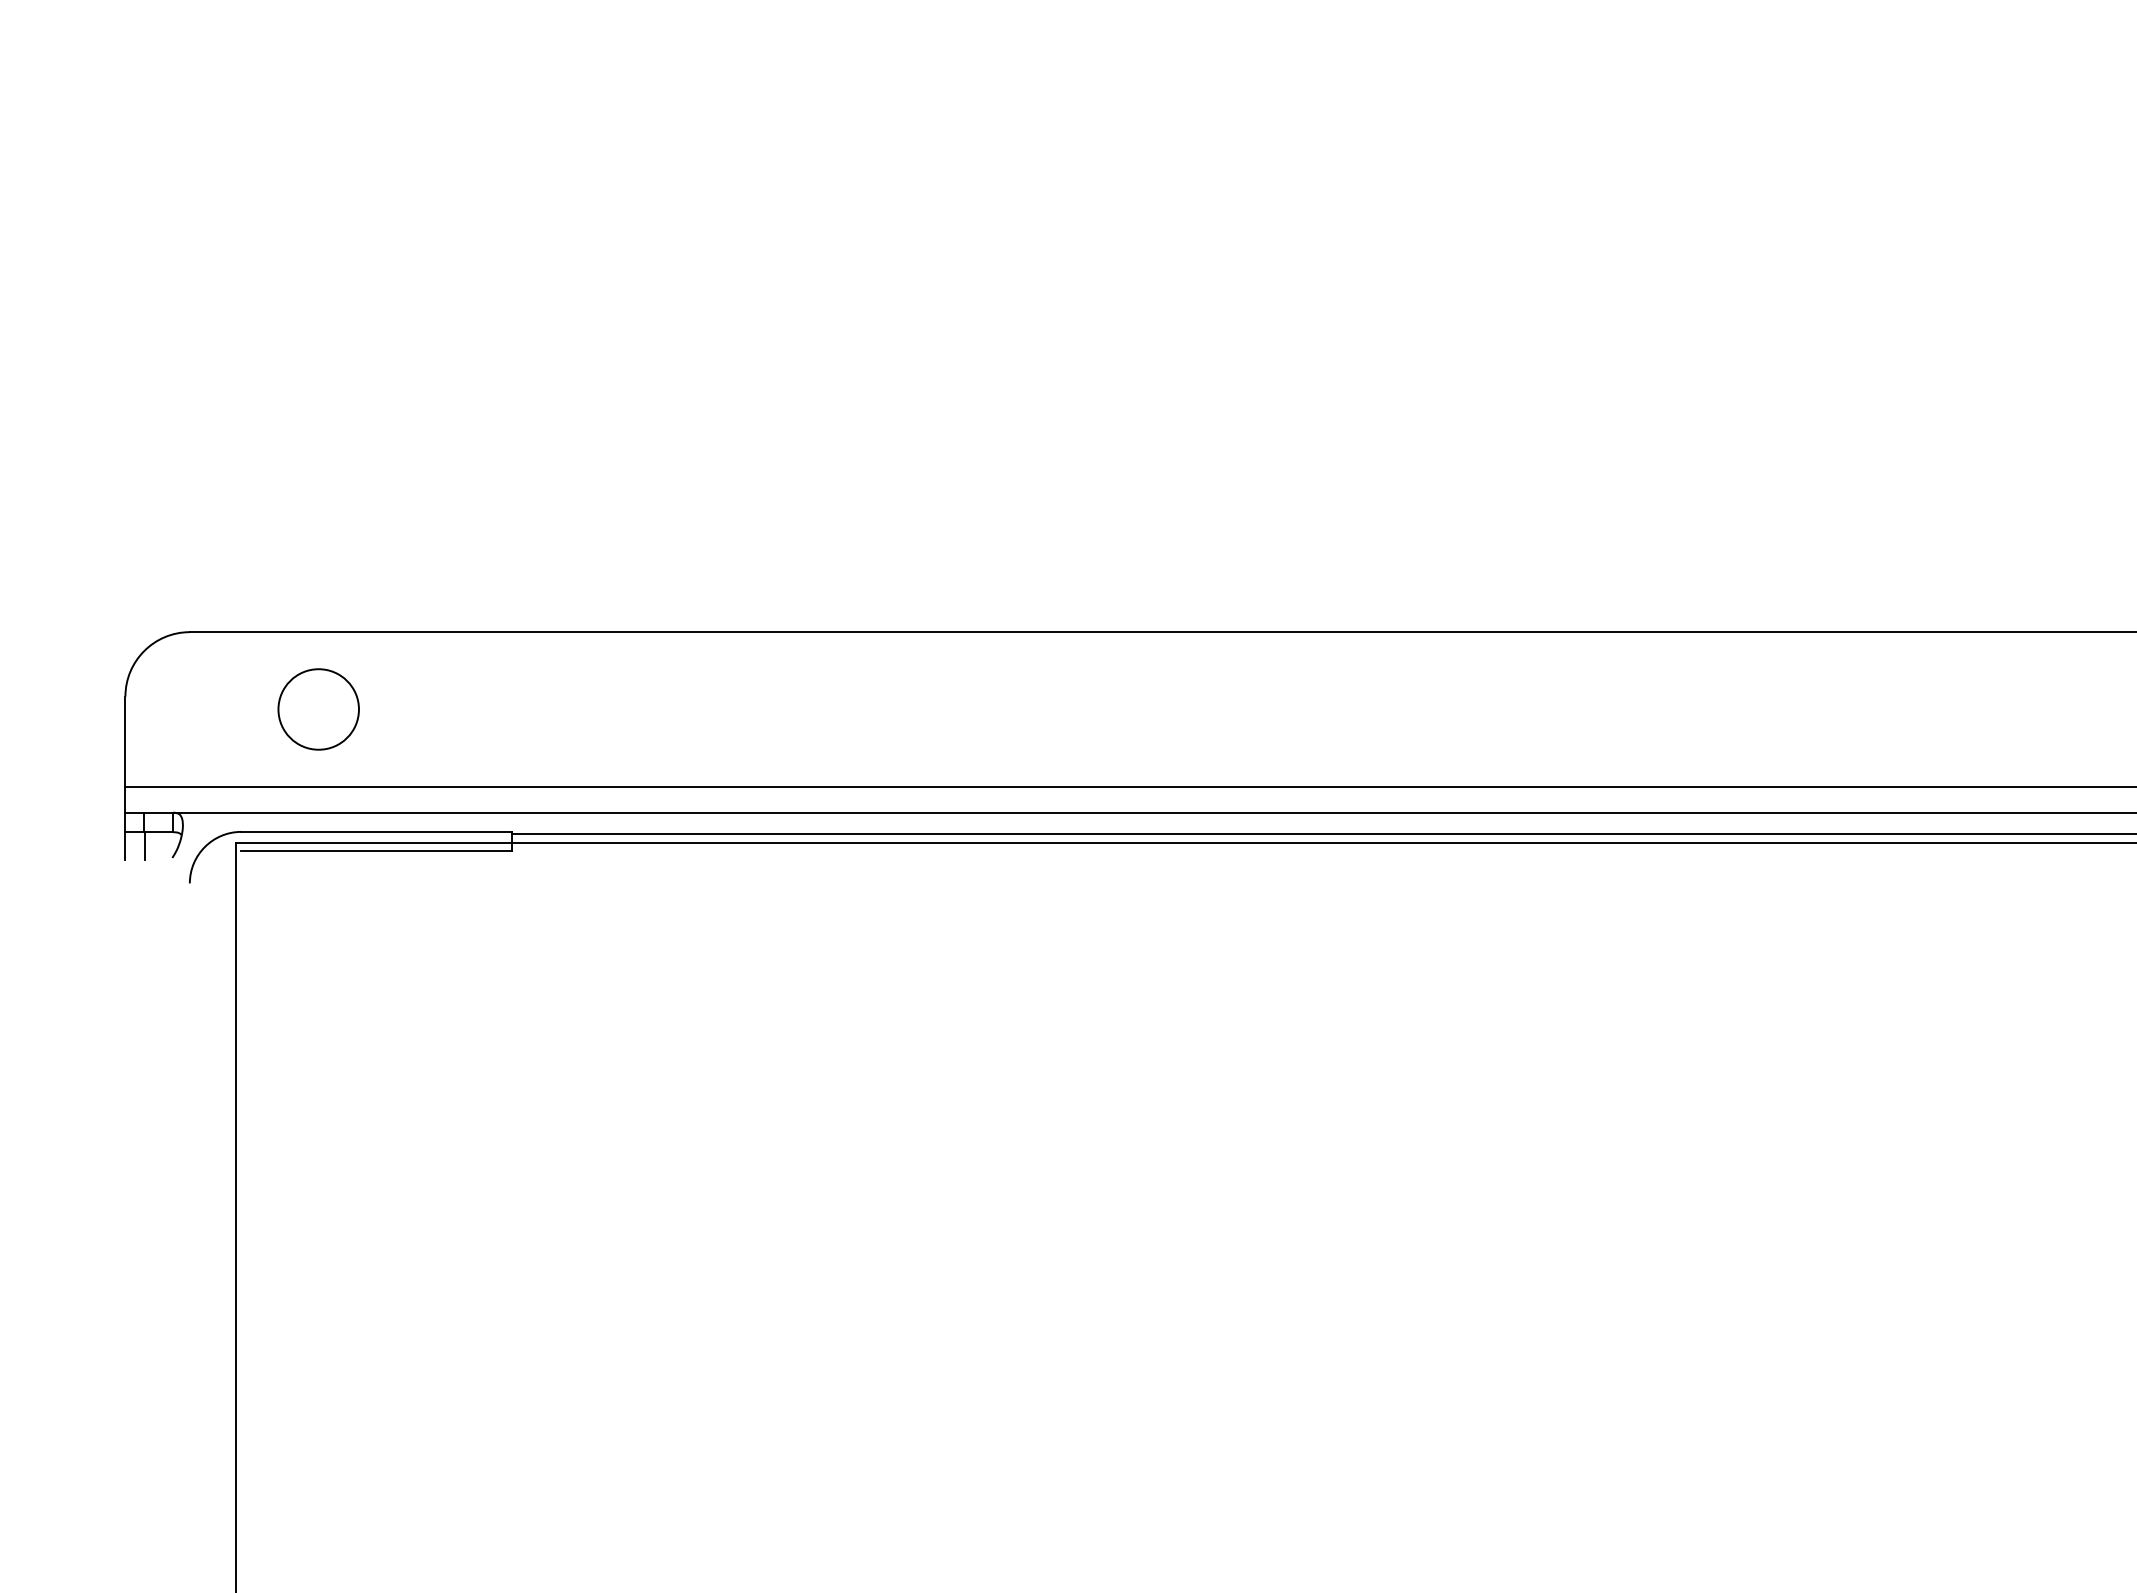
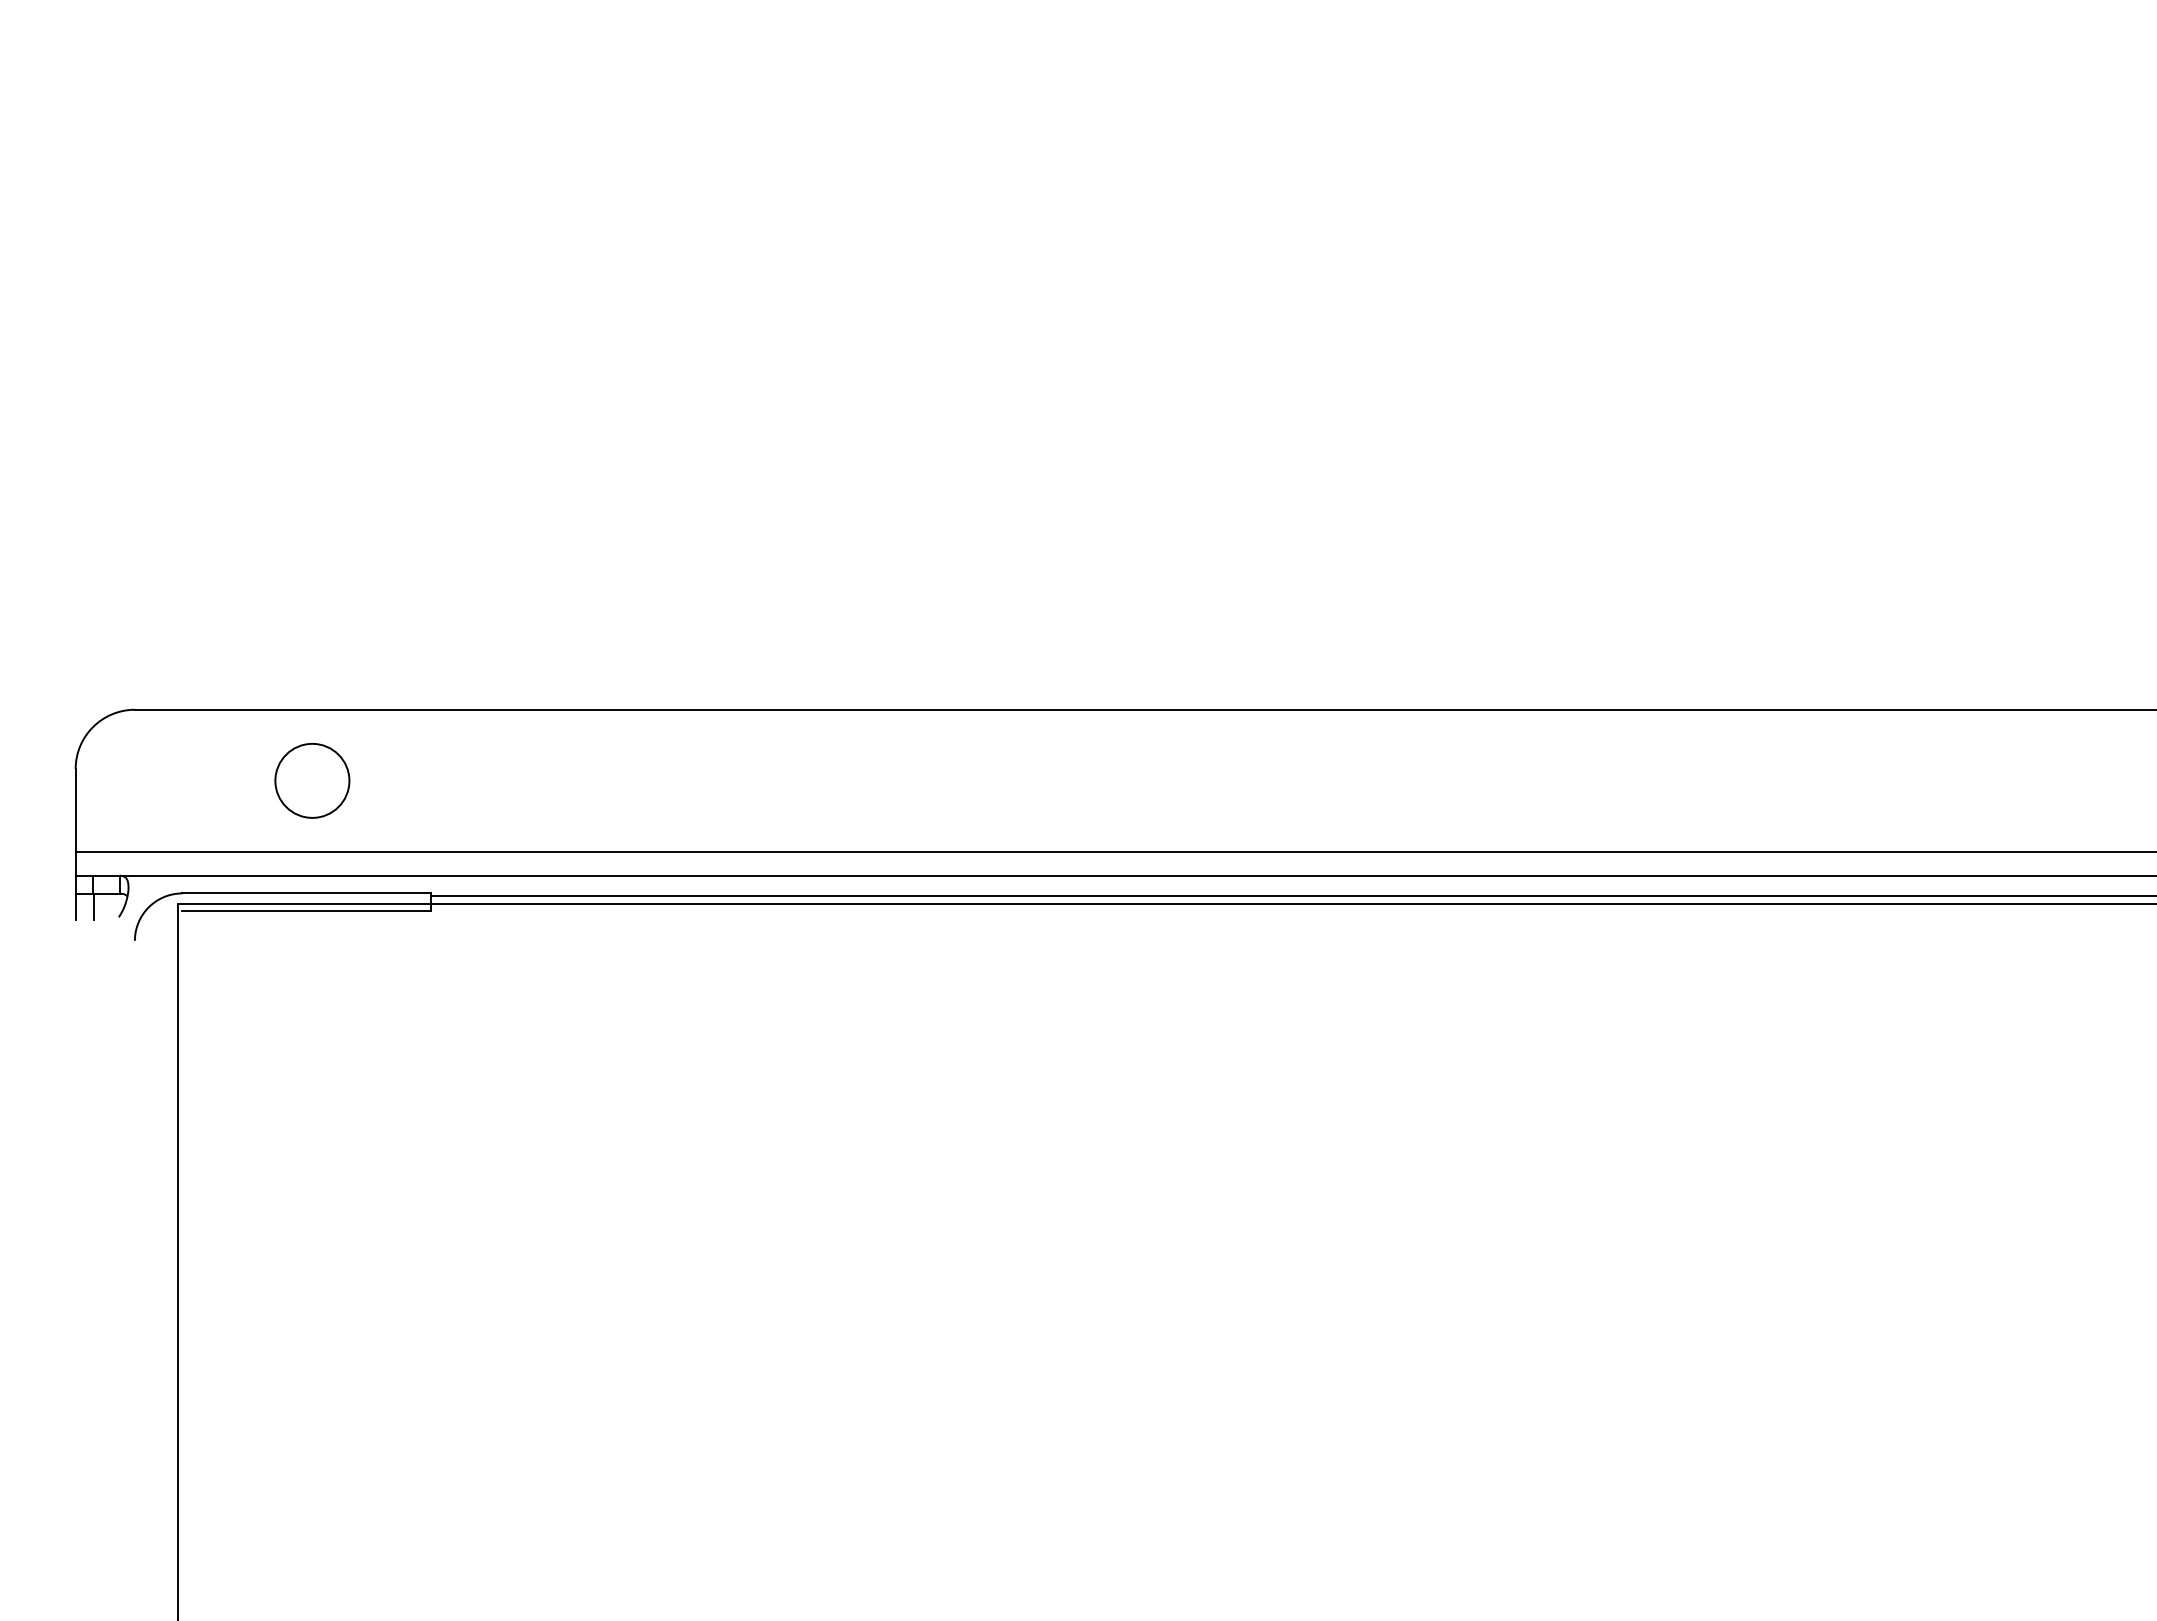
circle: (318, 709) -> (312, 780), moved

